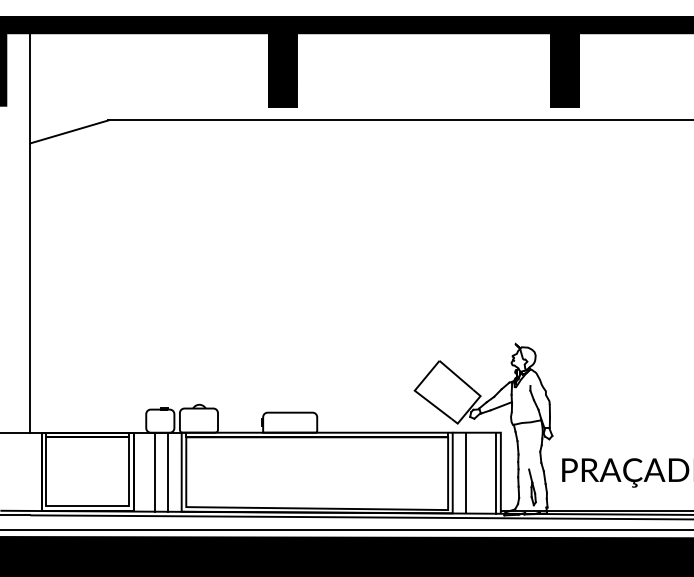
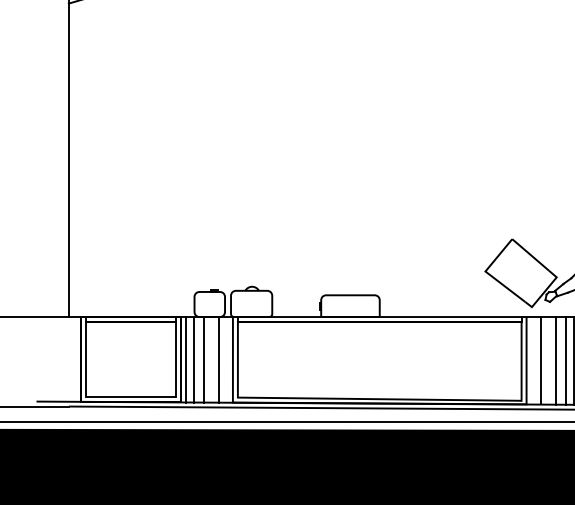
line: (138, 471) -> (186, 359), added
line: (145, 471) -> (193, 359), added
line: (479, 472) -> (555, 360), added
line: (488, 472) -> (565, 360), added

